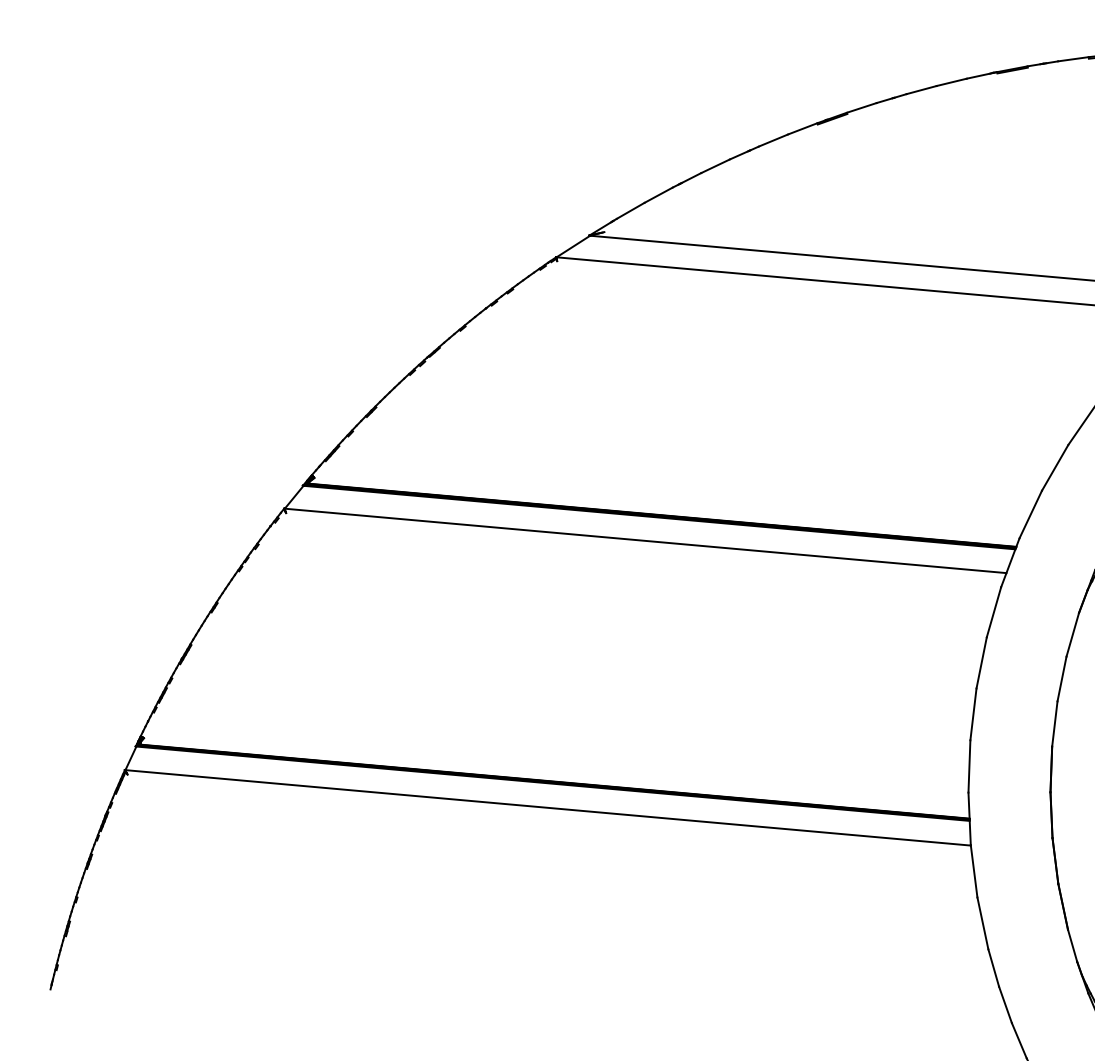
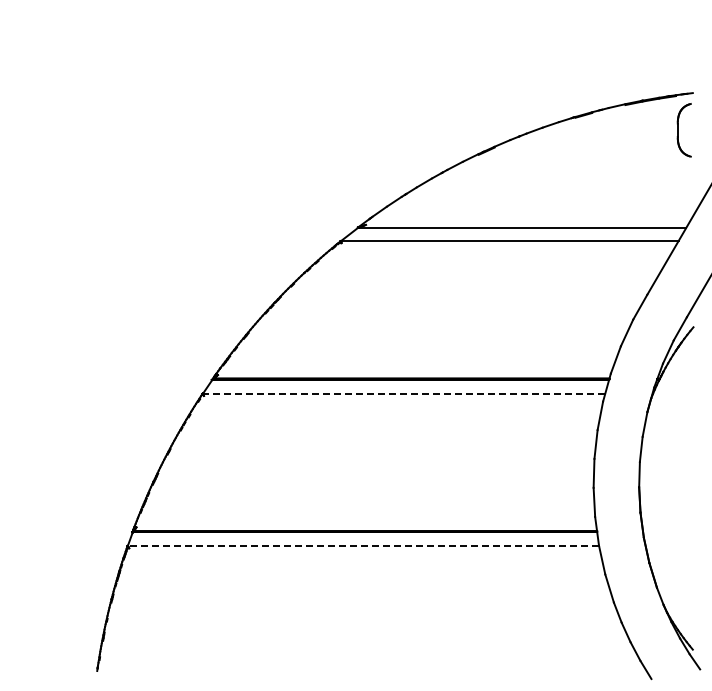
line: (644, 540) -> (403, 393), solid -> dashed
line: (548, 808) -> (363, 546), solid -> dashed

